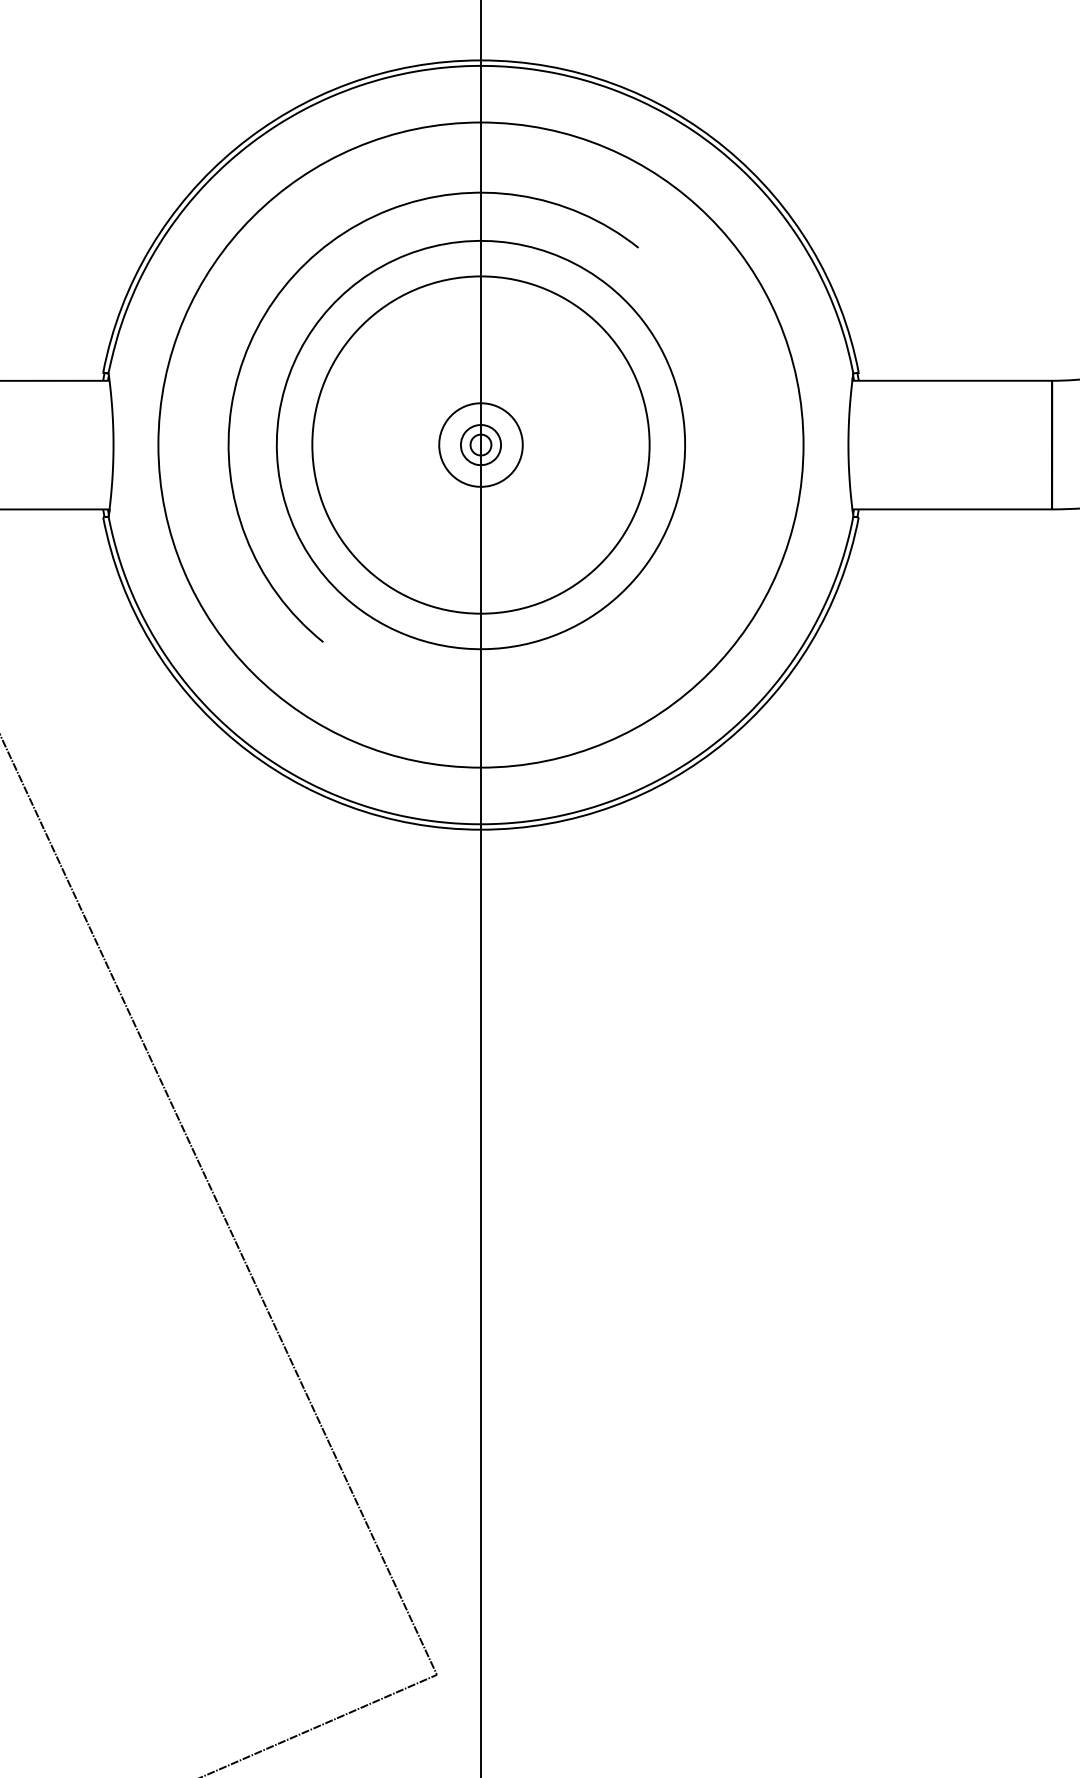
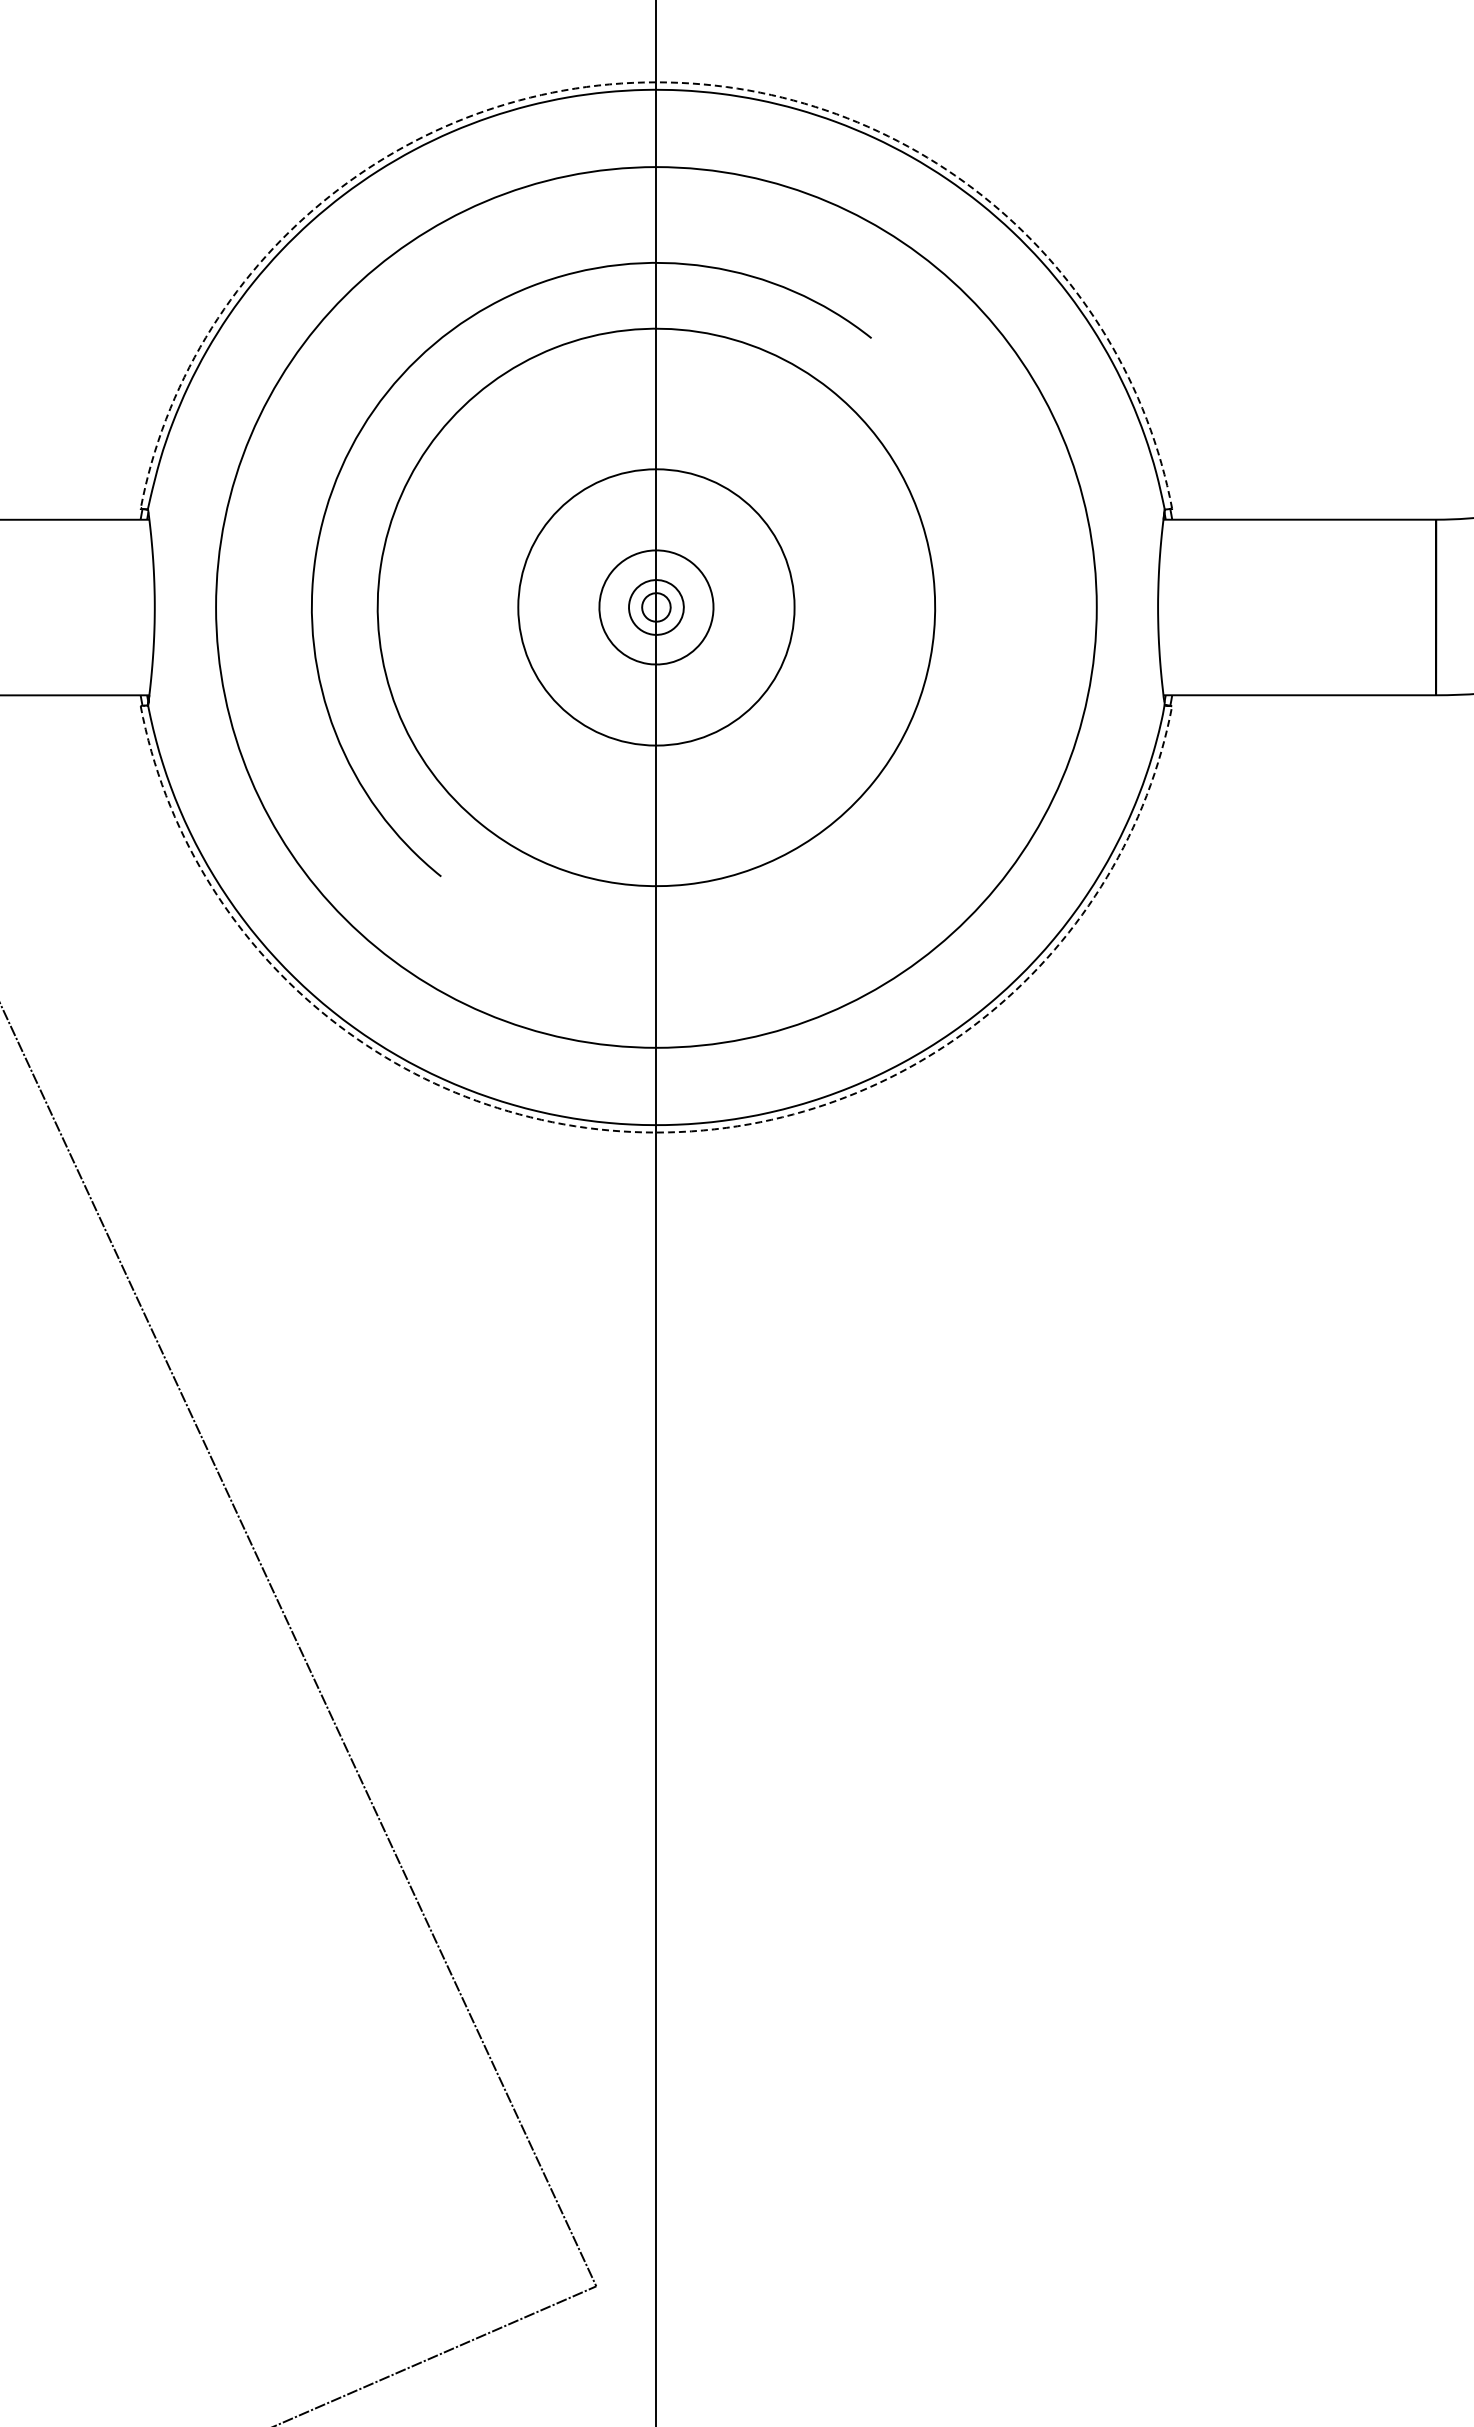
arc: (481, 60) -> (656, 82), solid -> dashed
circle: (481, 445) -> (656, 607), size x0.6
arc: (481, 829) -> (656, 1132), solid -> dashed

